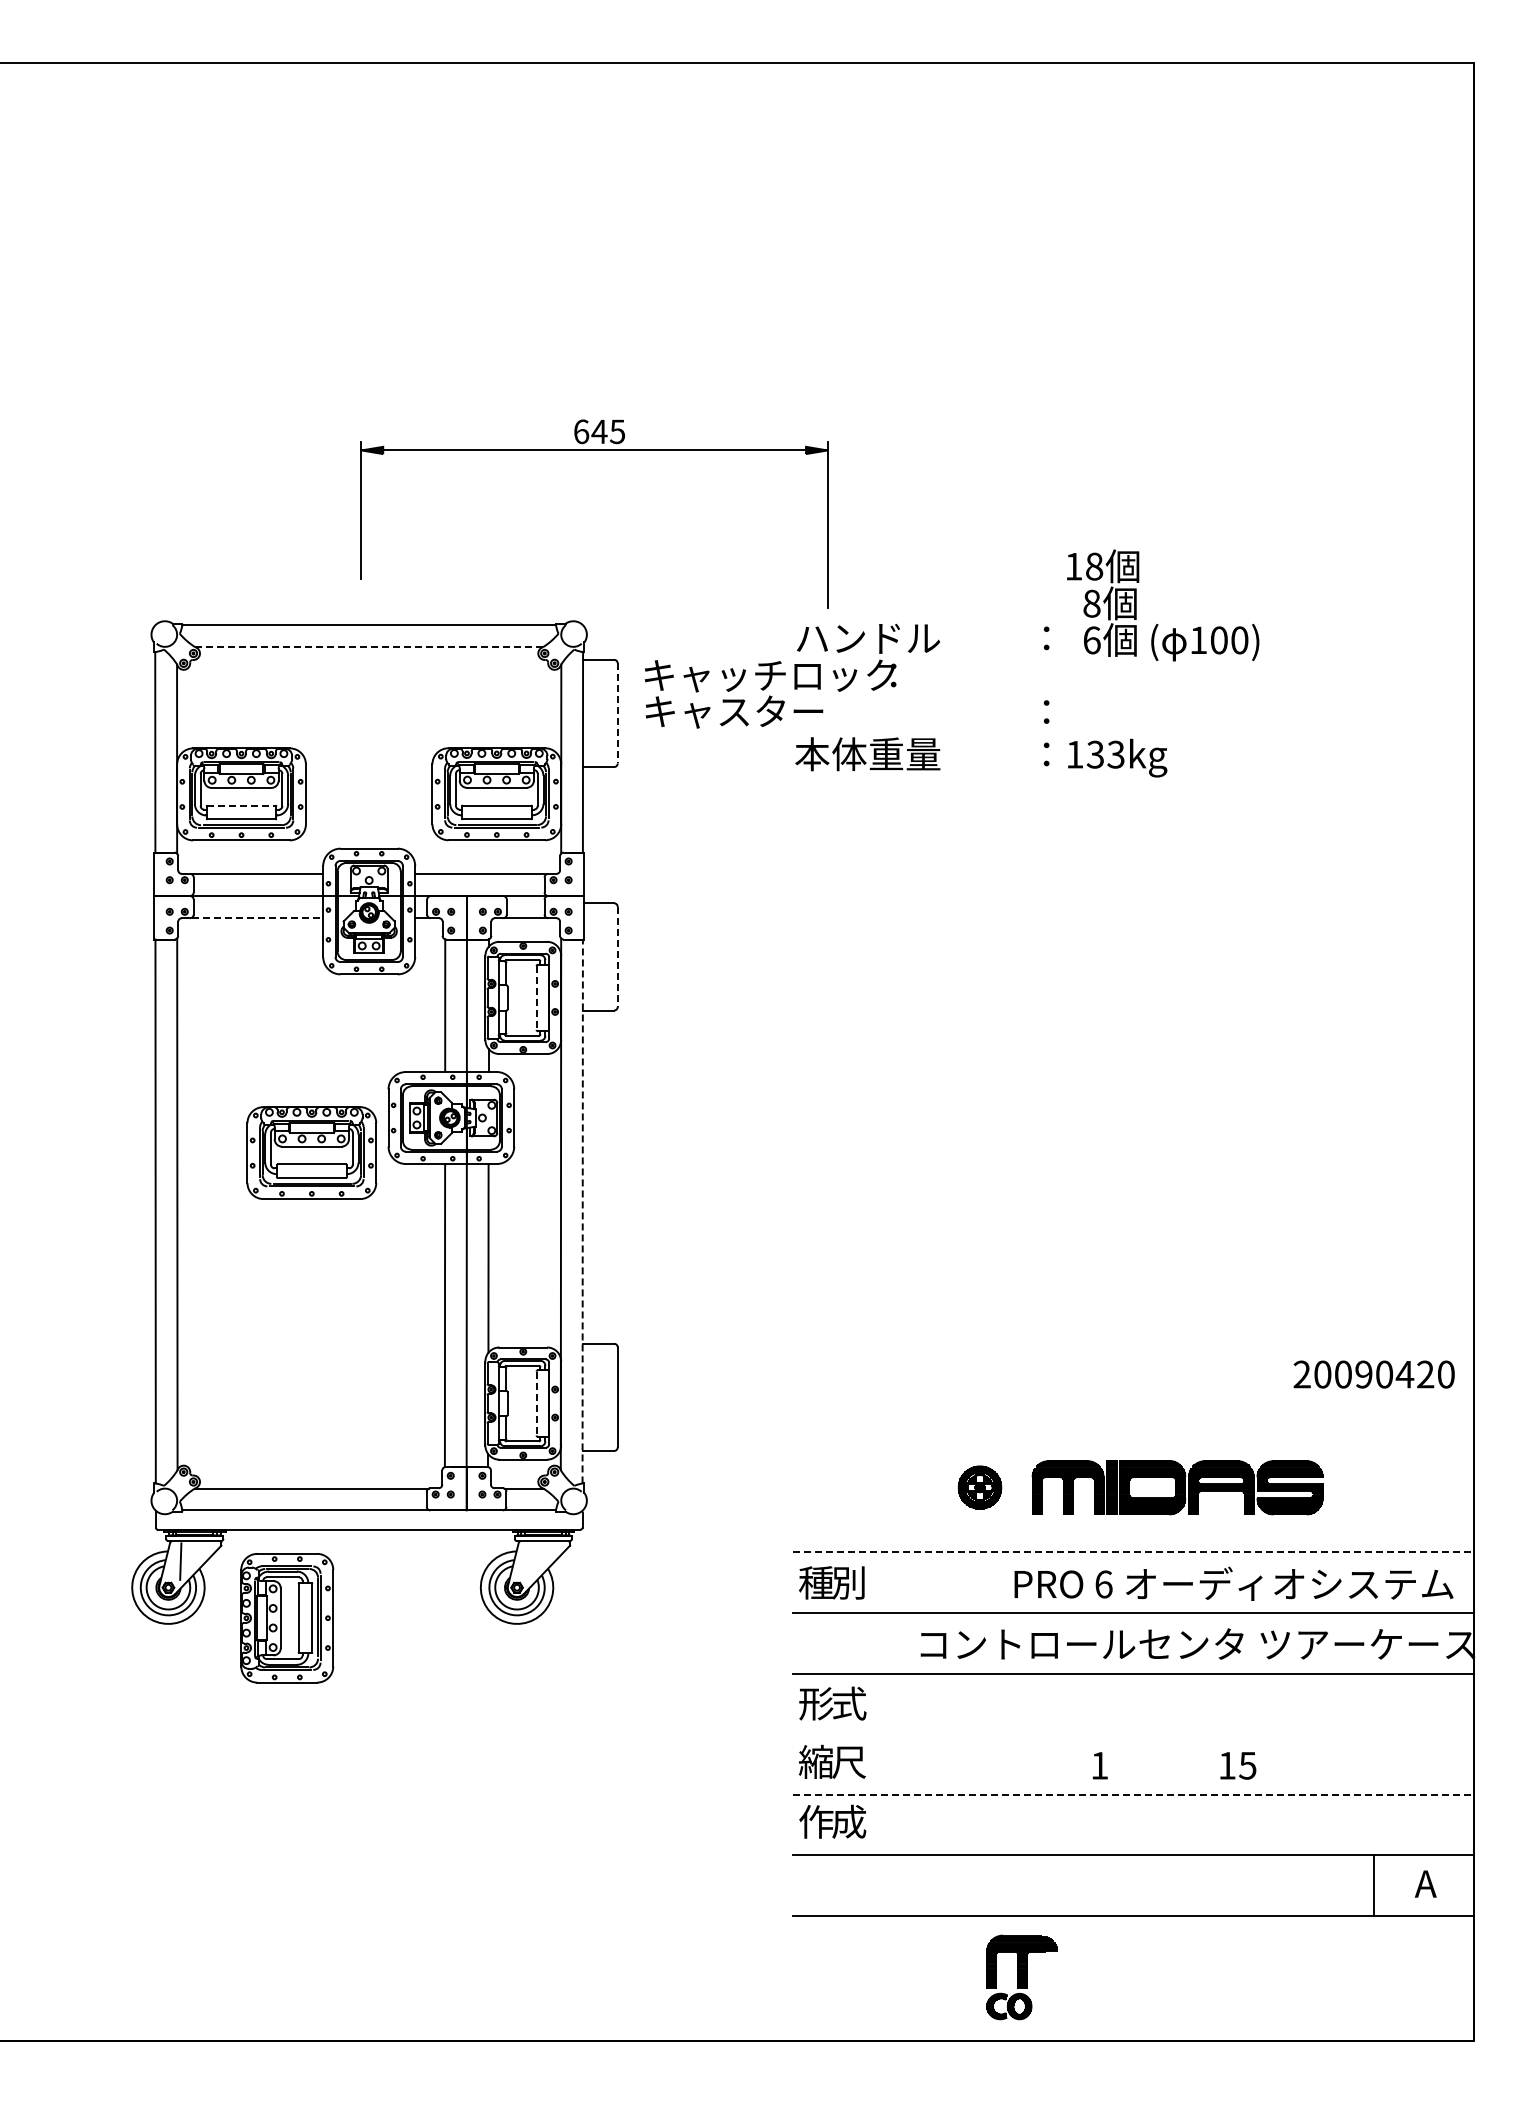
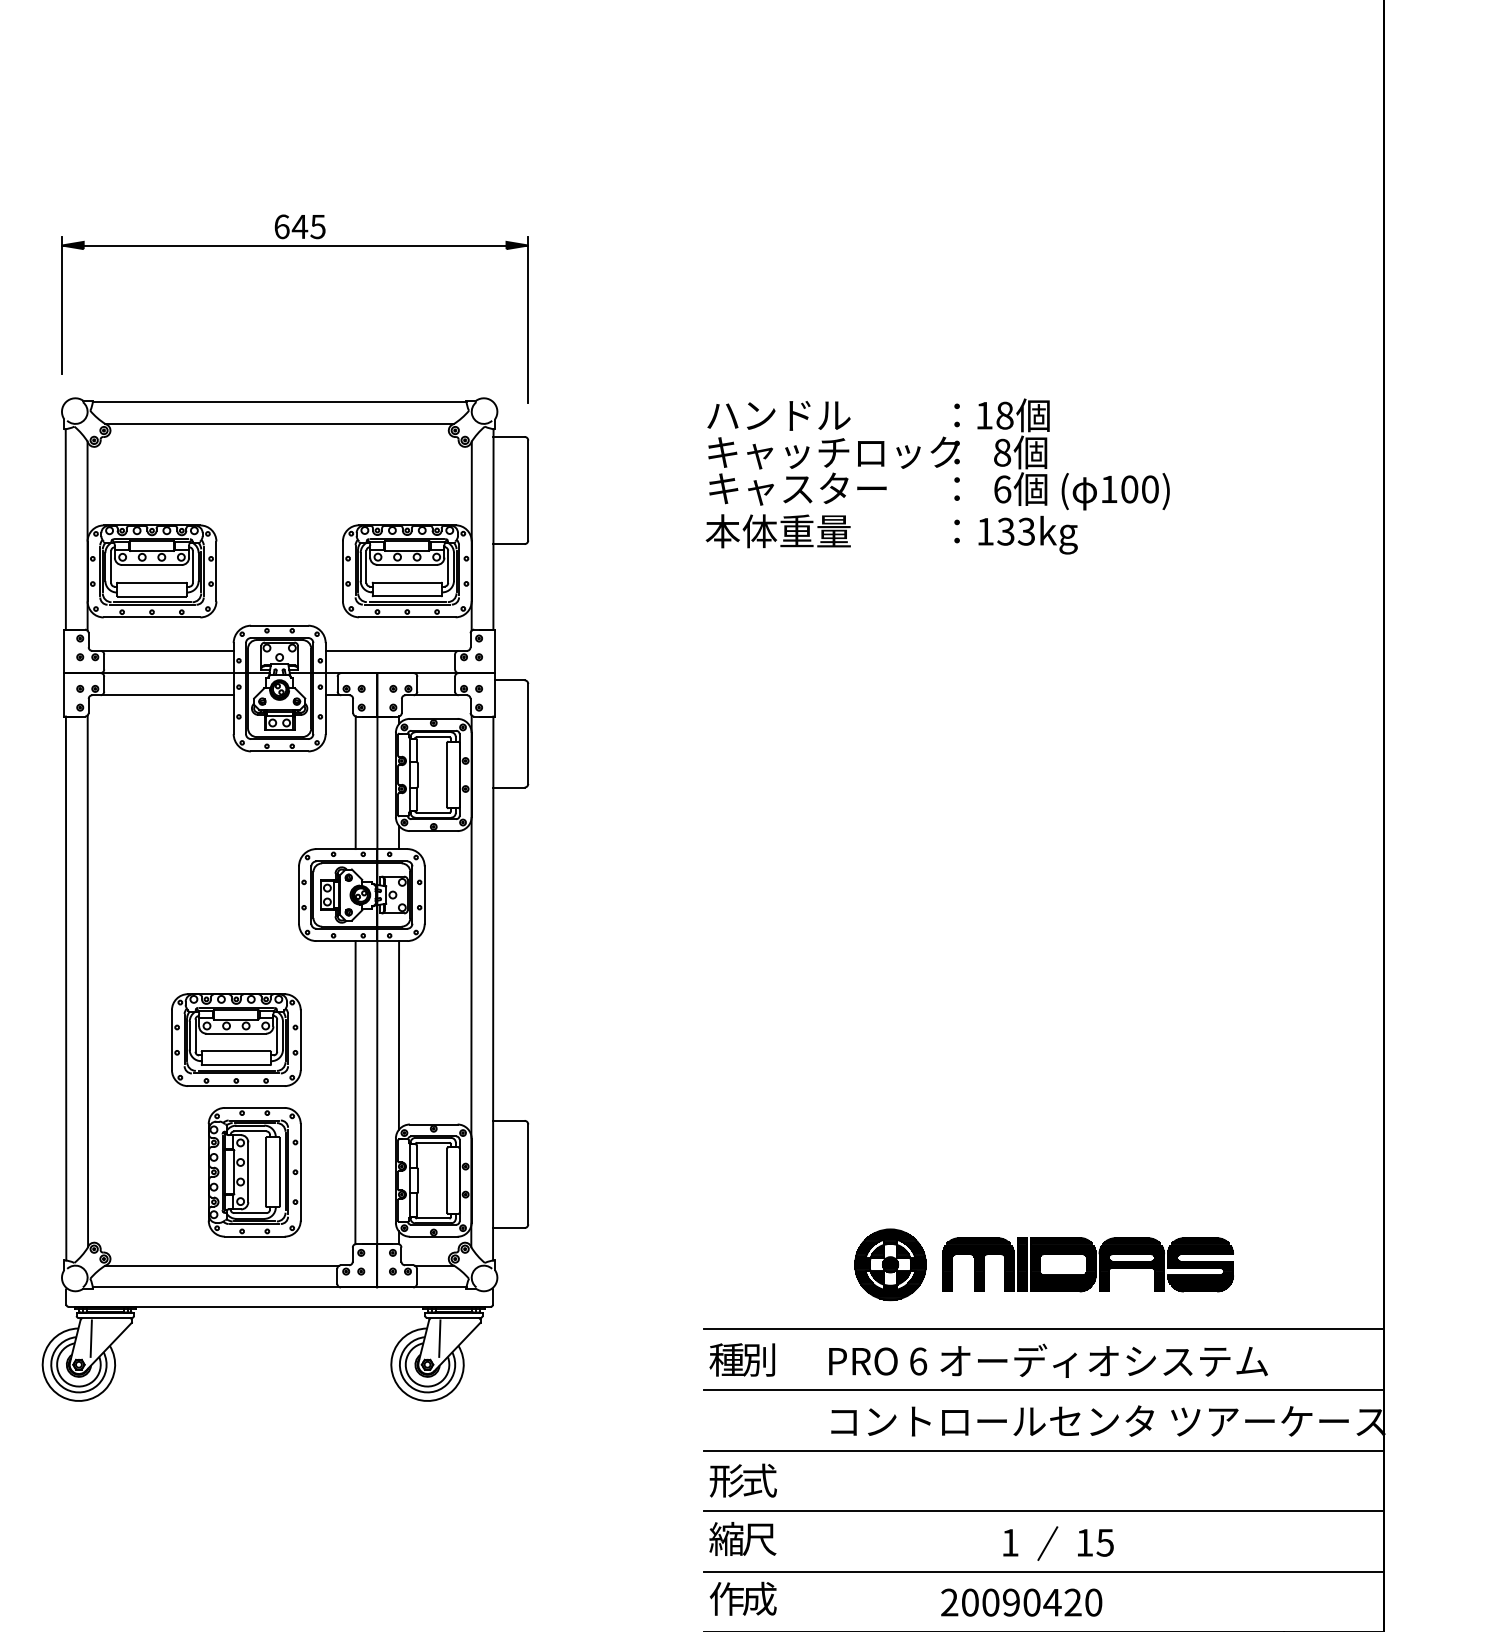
part: (594, 450) -> (294, 245), moved
text: (1163, 605) -> (1073, 454), moved
line: (369, 646) -> (279, 423), dashed -> solid
text: (770, 693) -> (833, 470), moved
line: (617, 713) -> (527, 490), dashed -> solid
line: (242, 805) -> (152, 582), dashed -> solid
line: (257, 917) -> (167, 694), dashed -> solid
line: (617, 956) -> (527, 733), dashed -> solid
line: (536, 997) -> (446, 774), dashed -> solid
part: (311, 1152) -> (235, 1039), moved
line: (582, 1211) -> (492, 988), dashed -> solid
text: (1373, 1374) -> (1020, 1602), moved
line: (536, 1403) -> (446, 1180), dashed -> solid
part: (979, 1487) -> (889, 1264), size x1.67
line: (1134, 1552) -> (1044, 1329), dashed -> solid
line: (528, 1561) -> (438, 1338), added
text: (1233, 1583) -> (1047, 1360), moved
part: (287, 1618) -> (254, 1172), moved
line: (1133, 1734) -> (1043, 1511), added
text: (1238, 1765) -> (1095, 1542), moved
line: (1136, 1766) -> (1046, 1543), added
line: (1134, 1794) -> (1044, 1571), dashed -> solid

